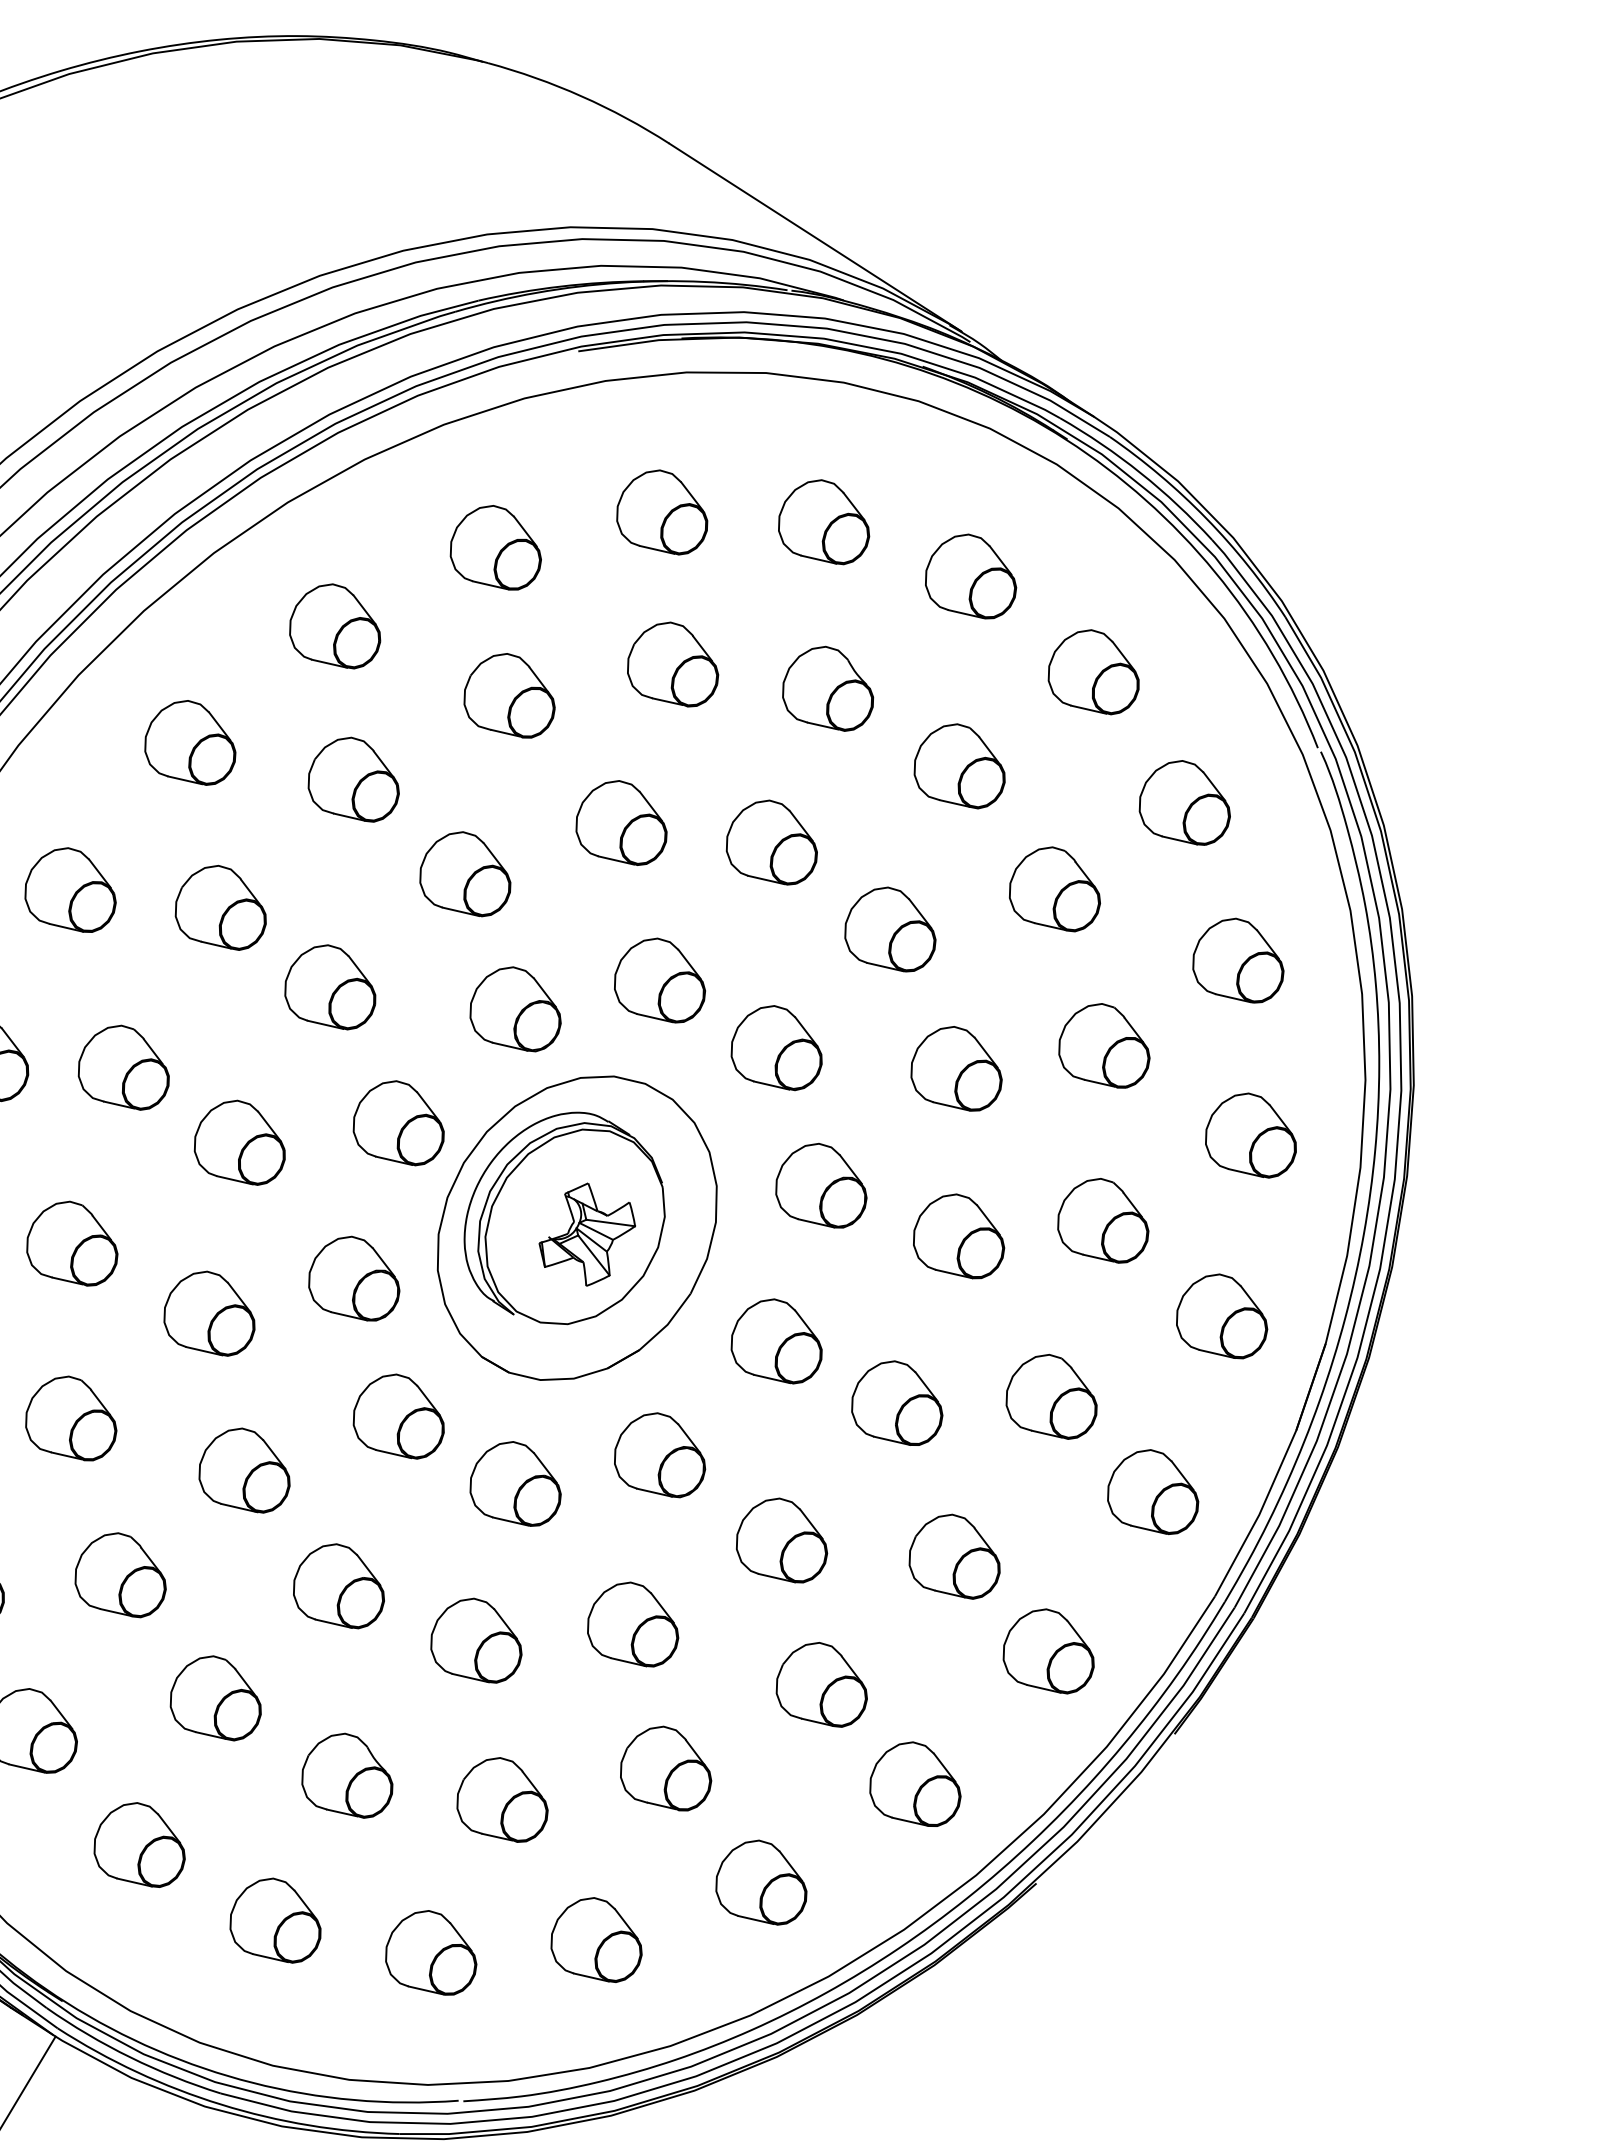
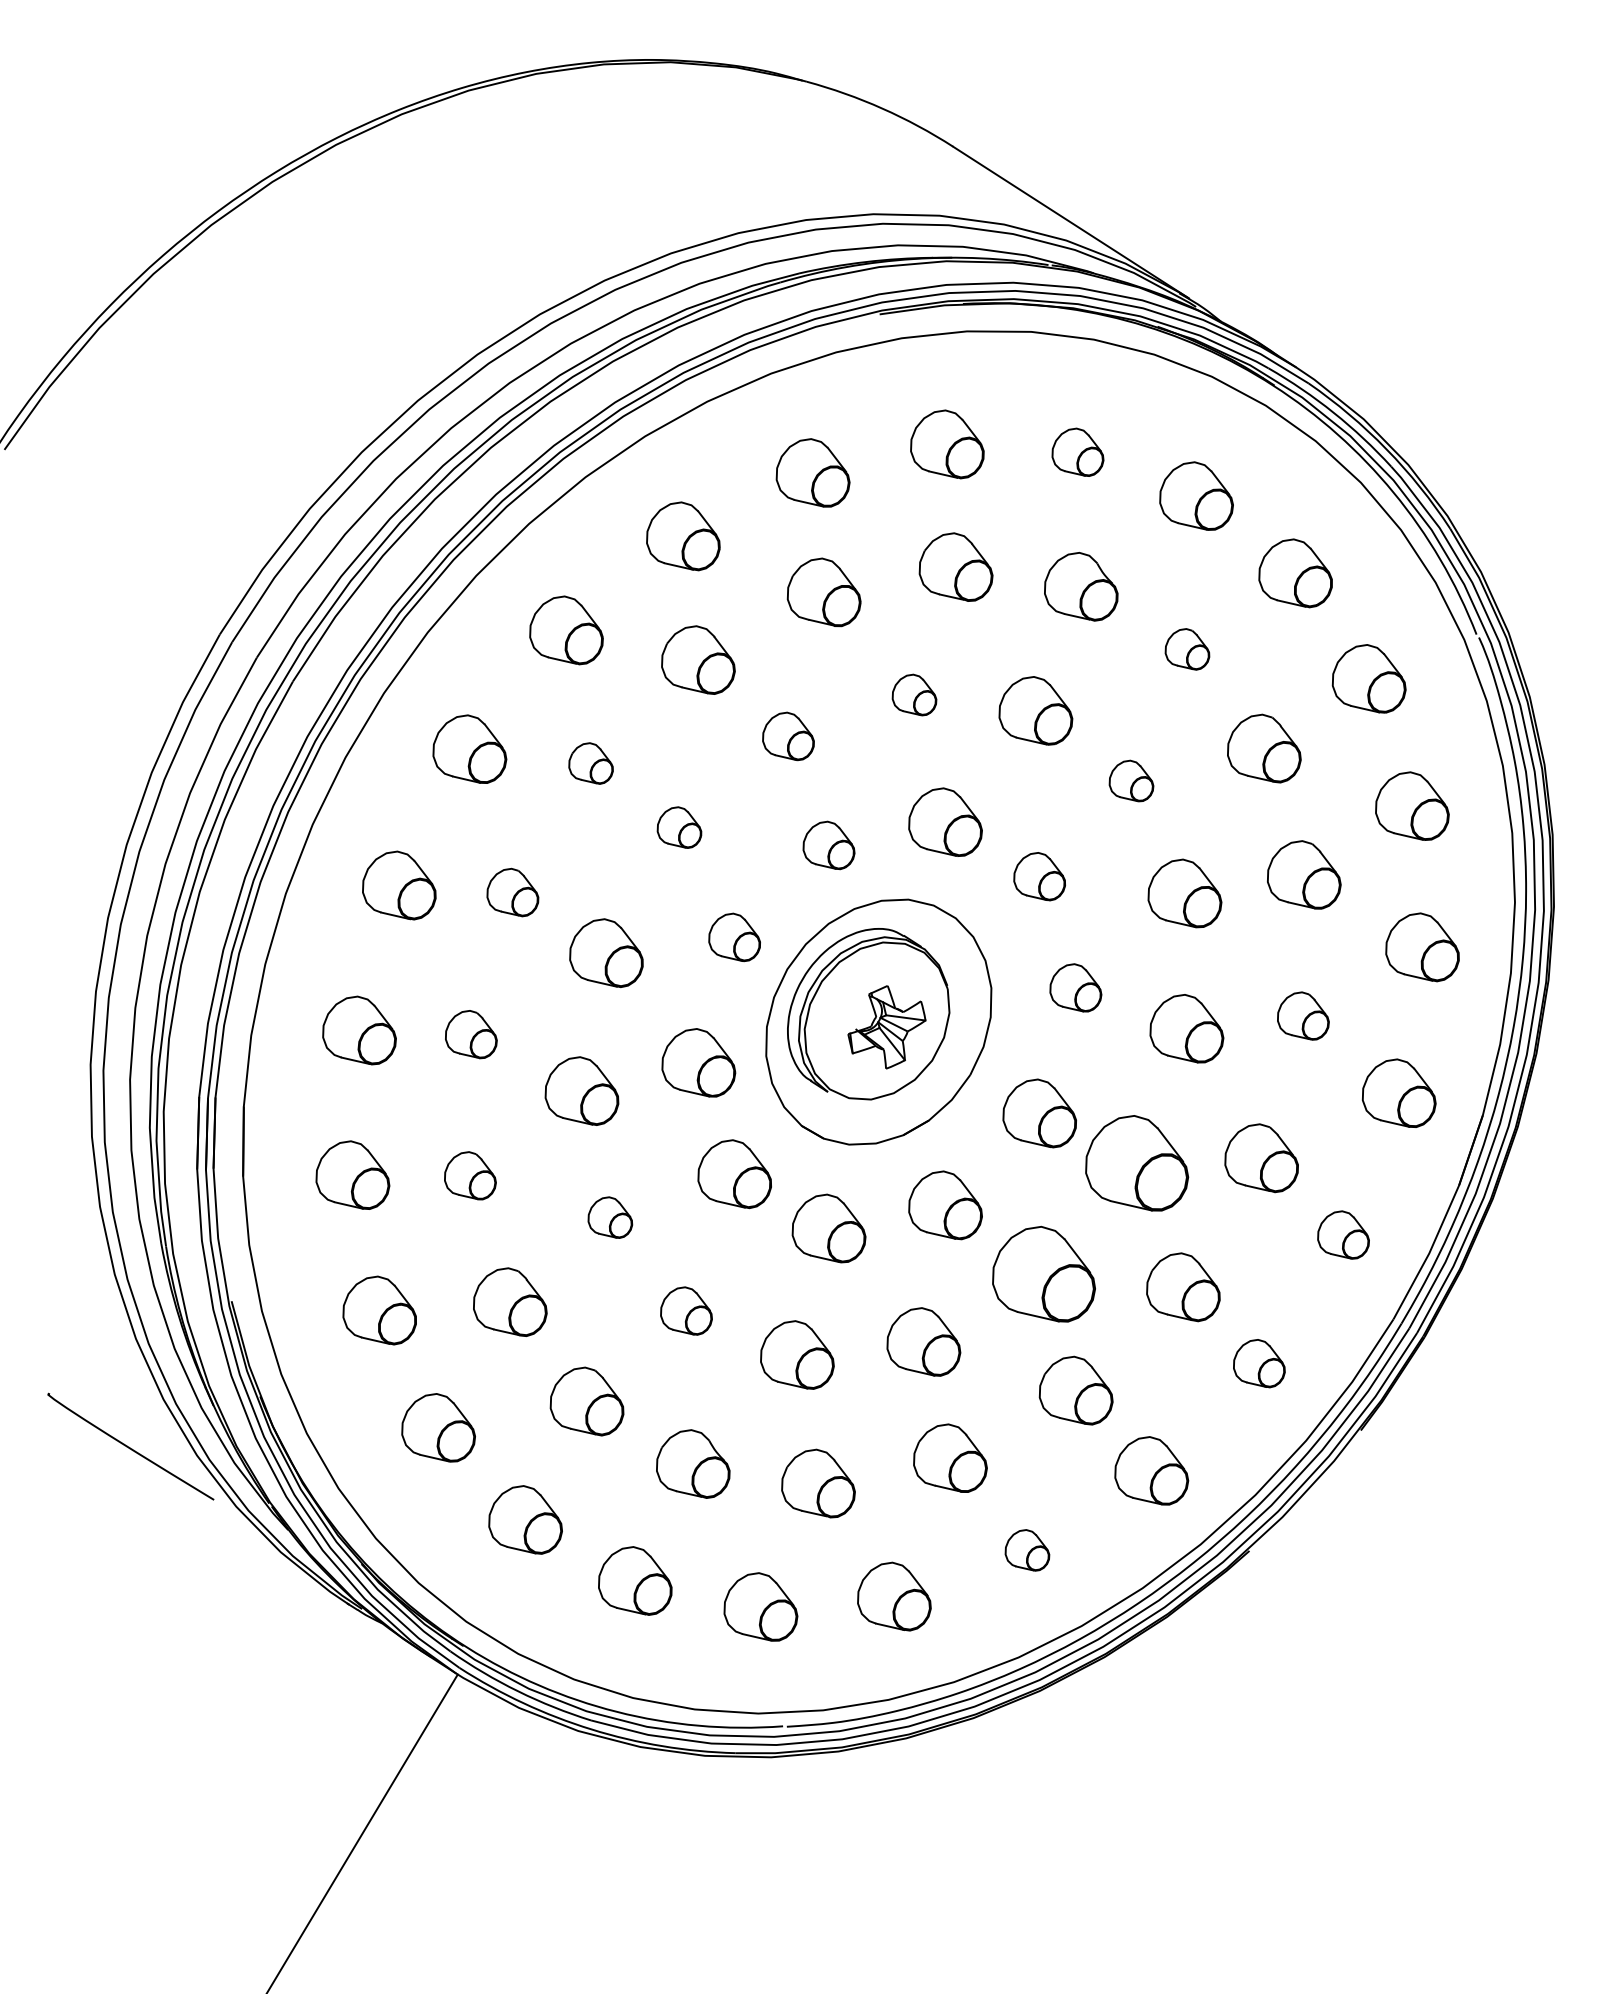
part: (823, 522) -> (1077, 452), size x0.7
part: (959, 766) -> (1187, 649), size x0.6
part: (621, 822) -> (914, 694), size x0.6
part: (465, 874) -> (788, 736), size x0.7
part: (220, 907) -> (590, 763), size x0.6
part: (890, 928) -> (1131, 780), size x0.6
part: (330, 987) -> (679, 827), size x0.6
part: (514, 1009) -> (828, 845), size x0.7
part: (776, 1047) -> (1039, 876), size x0.7
part: (123, 1067) -> (512, 892), size x0.7
part: (398, 1123) -> (734, 937), size x0.7
part: (820, 1185) -> (1075, 987), size x0.7
part: (1103, 1220) -> (1303, 1015), size x0.7
part: (72, 1243) -> (471, 1034), size x0.7
part: (896, 1403) -> (1136, 1163), size x1.4
part: (71, 1418) -> (470, 1175), size x0.7
part: (244, 1470) -> (610, 1217), size x0.6
part: (1153, 1491) -> (1343, 1234), size x0.7
part: (781, 1539) -> (1043, 1273), size x1.4
part: (338, 1585) -> (686, 1310), size x0.7
part: (1048, 1651) -> (1259, 1363), size x0.7
part: (761, 1882) -> (1027, 1550), size x0.6

